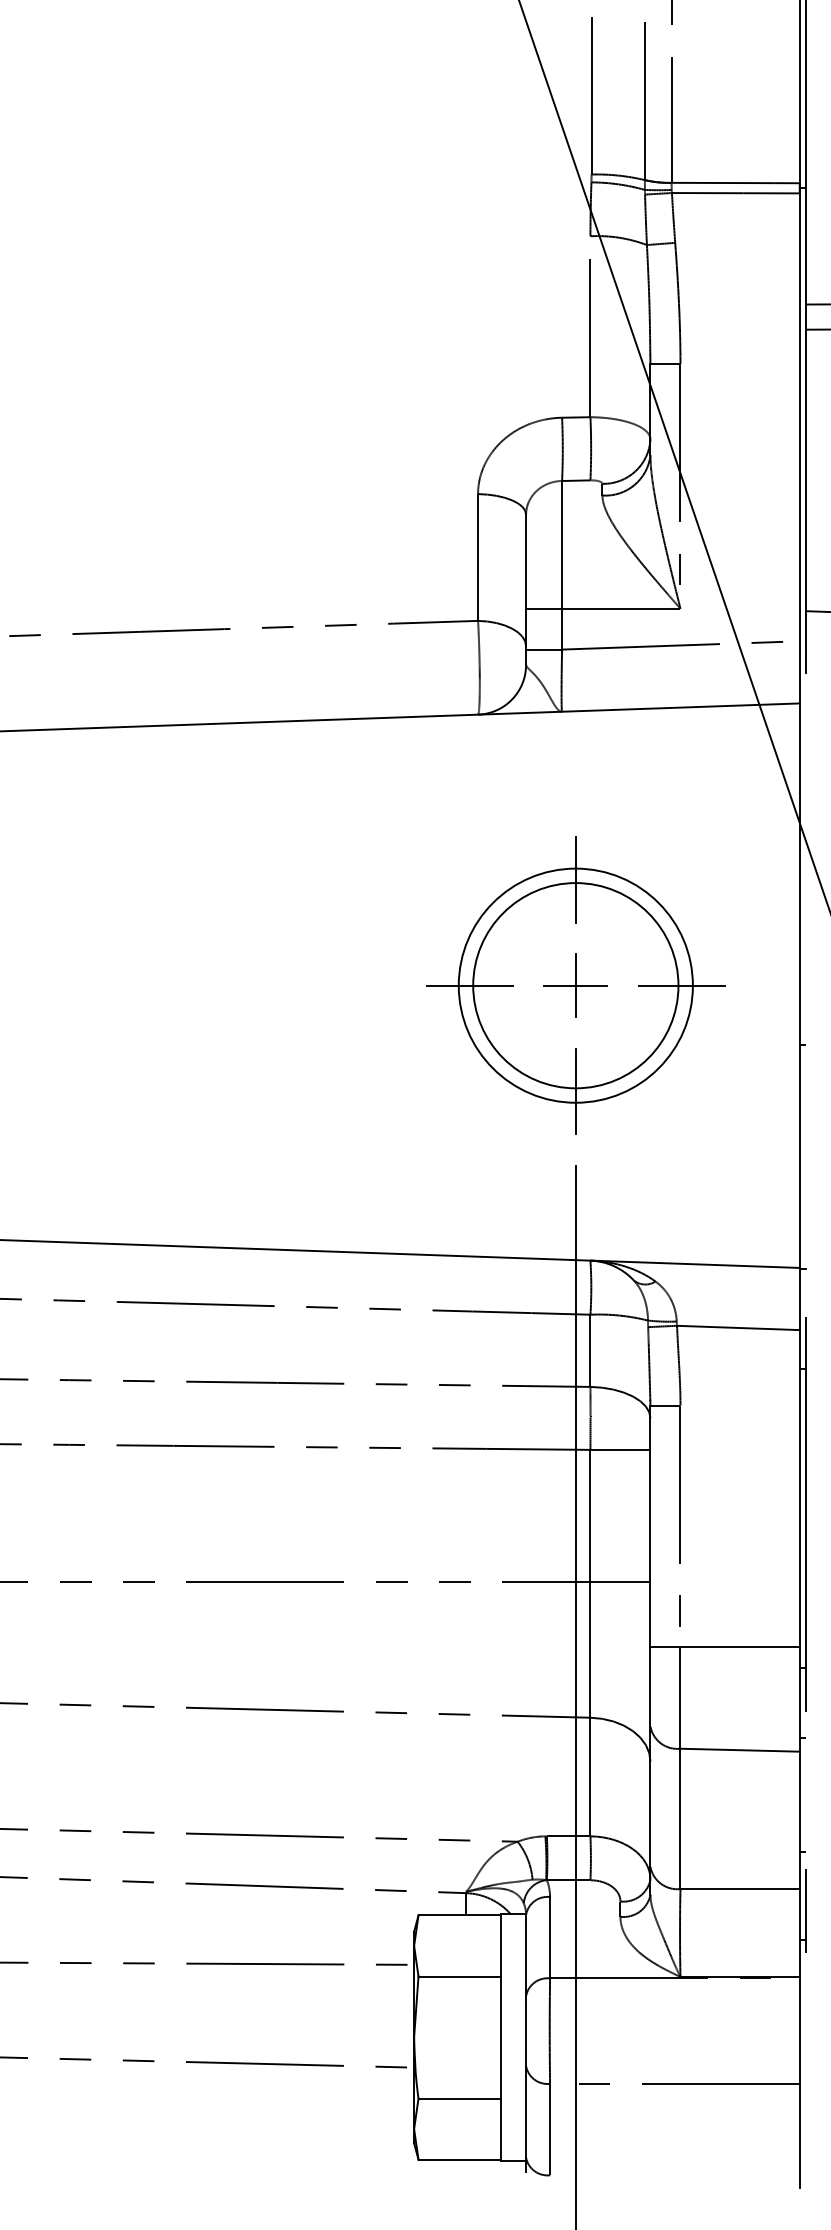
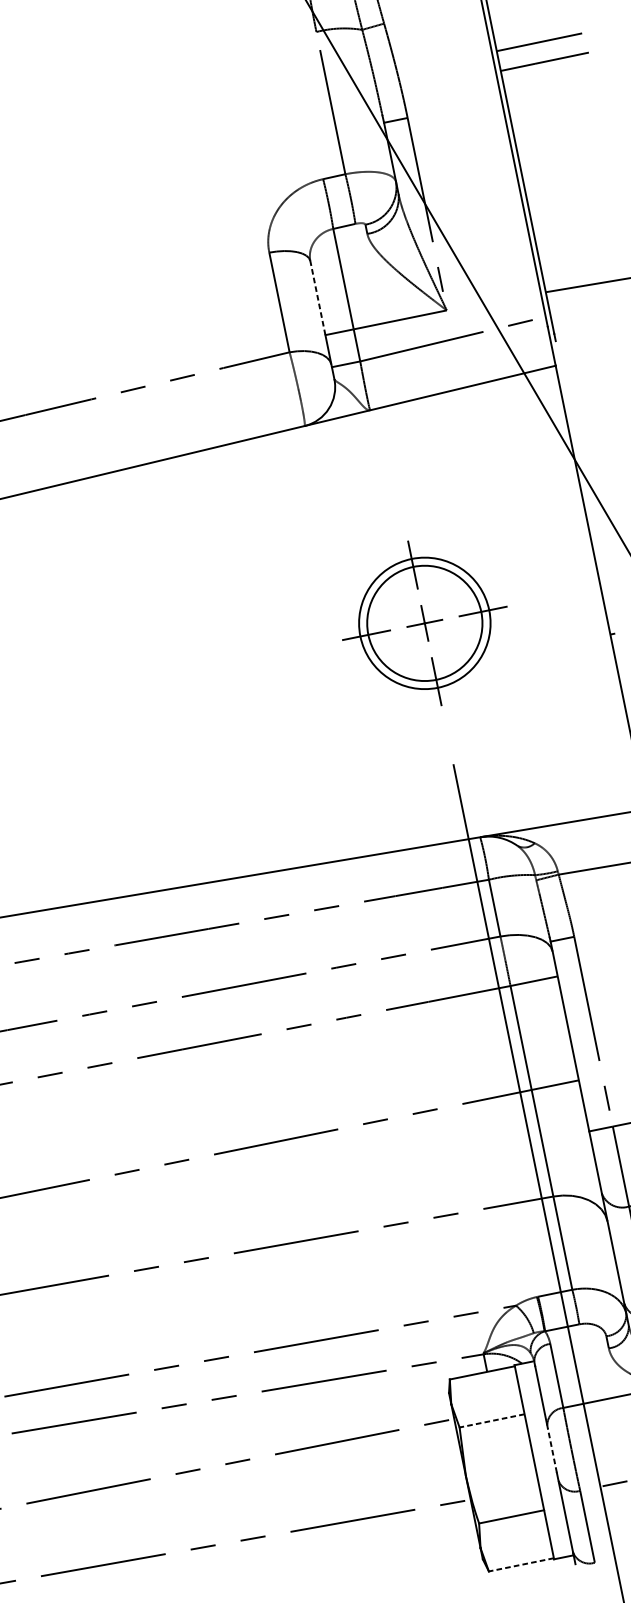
line: (526, 561) -> (318, 297), solid -> dashed
part: (575, 985) -> (424, 623), size x0.7
line: (459, 1976) -> (491, 1420), solid -> dashed
line: (526, 2027) -> (552, 1450), solid -> dashed
line: (459, 2159) -> (521, 1564), solid -> dashed

